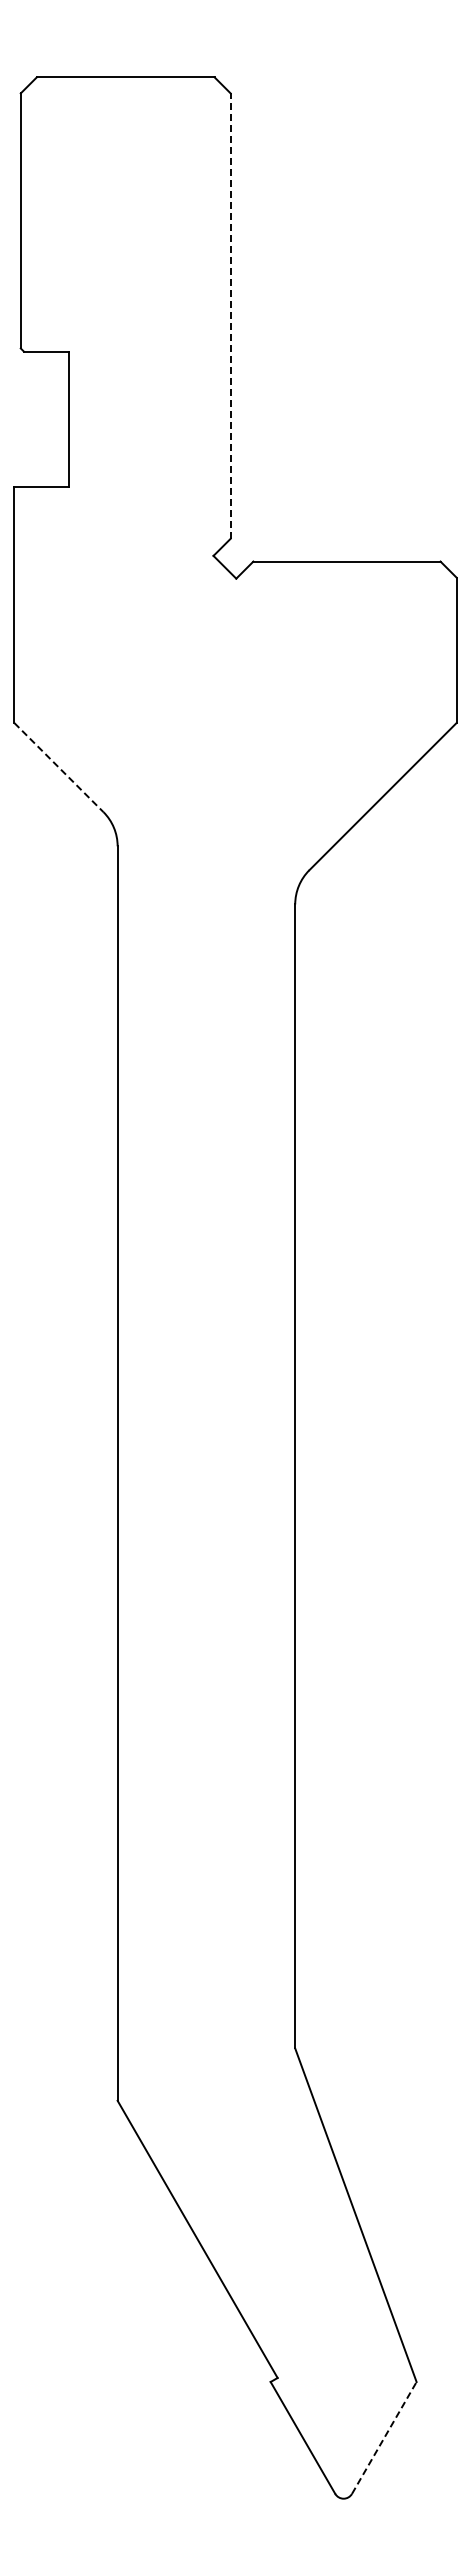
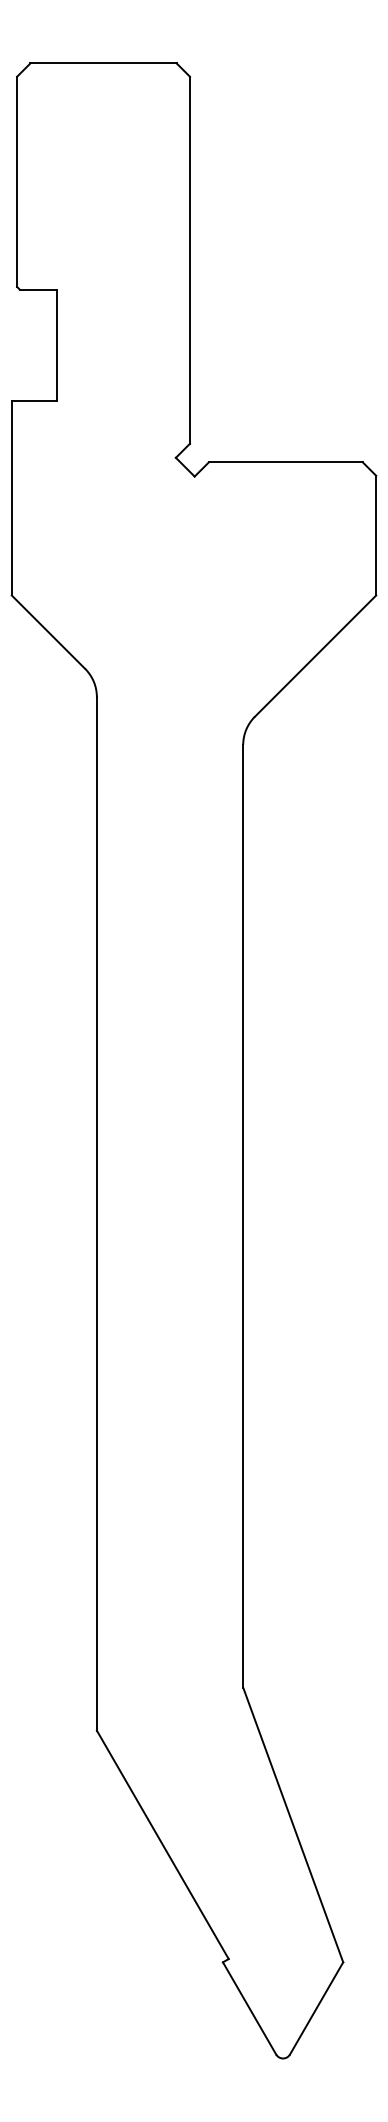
line: (230, 316) -> (189, 260), dashed -> solid
line: (59, 767) -> (48, 632), dashed -> solid
line: (384, 2437) -> (316, 2008), dashed -> solid

